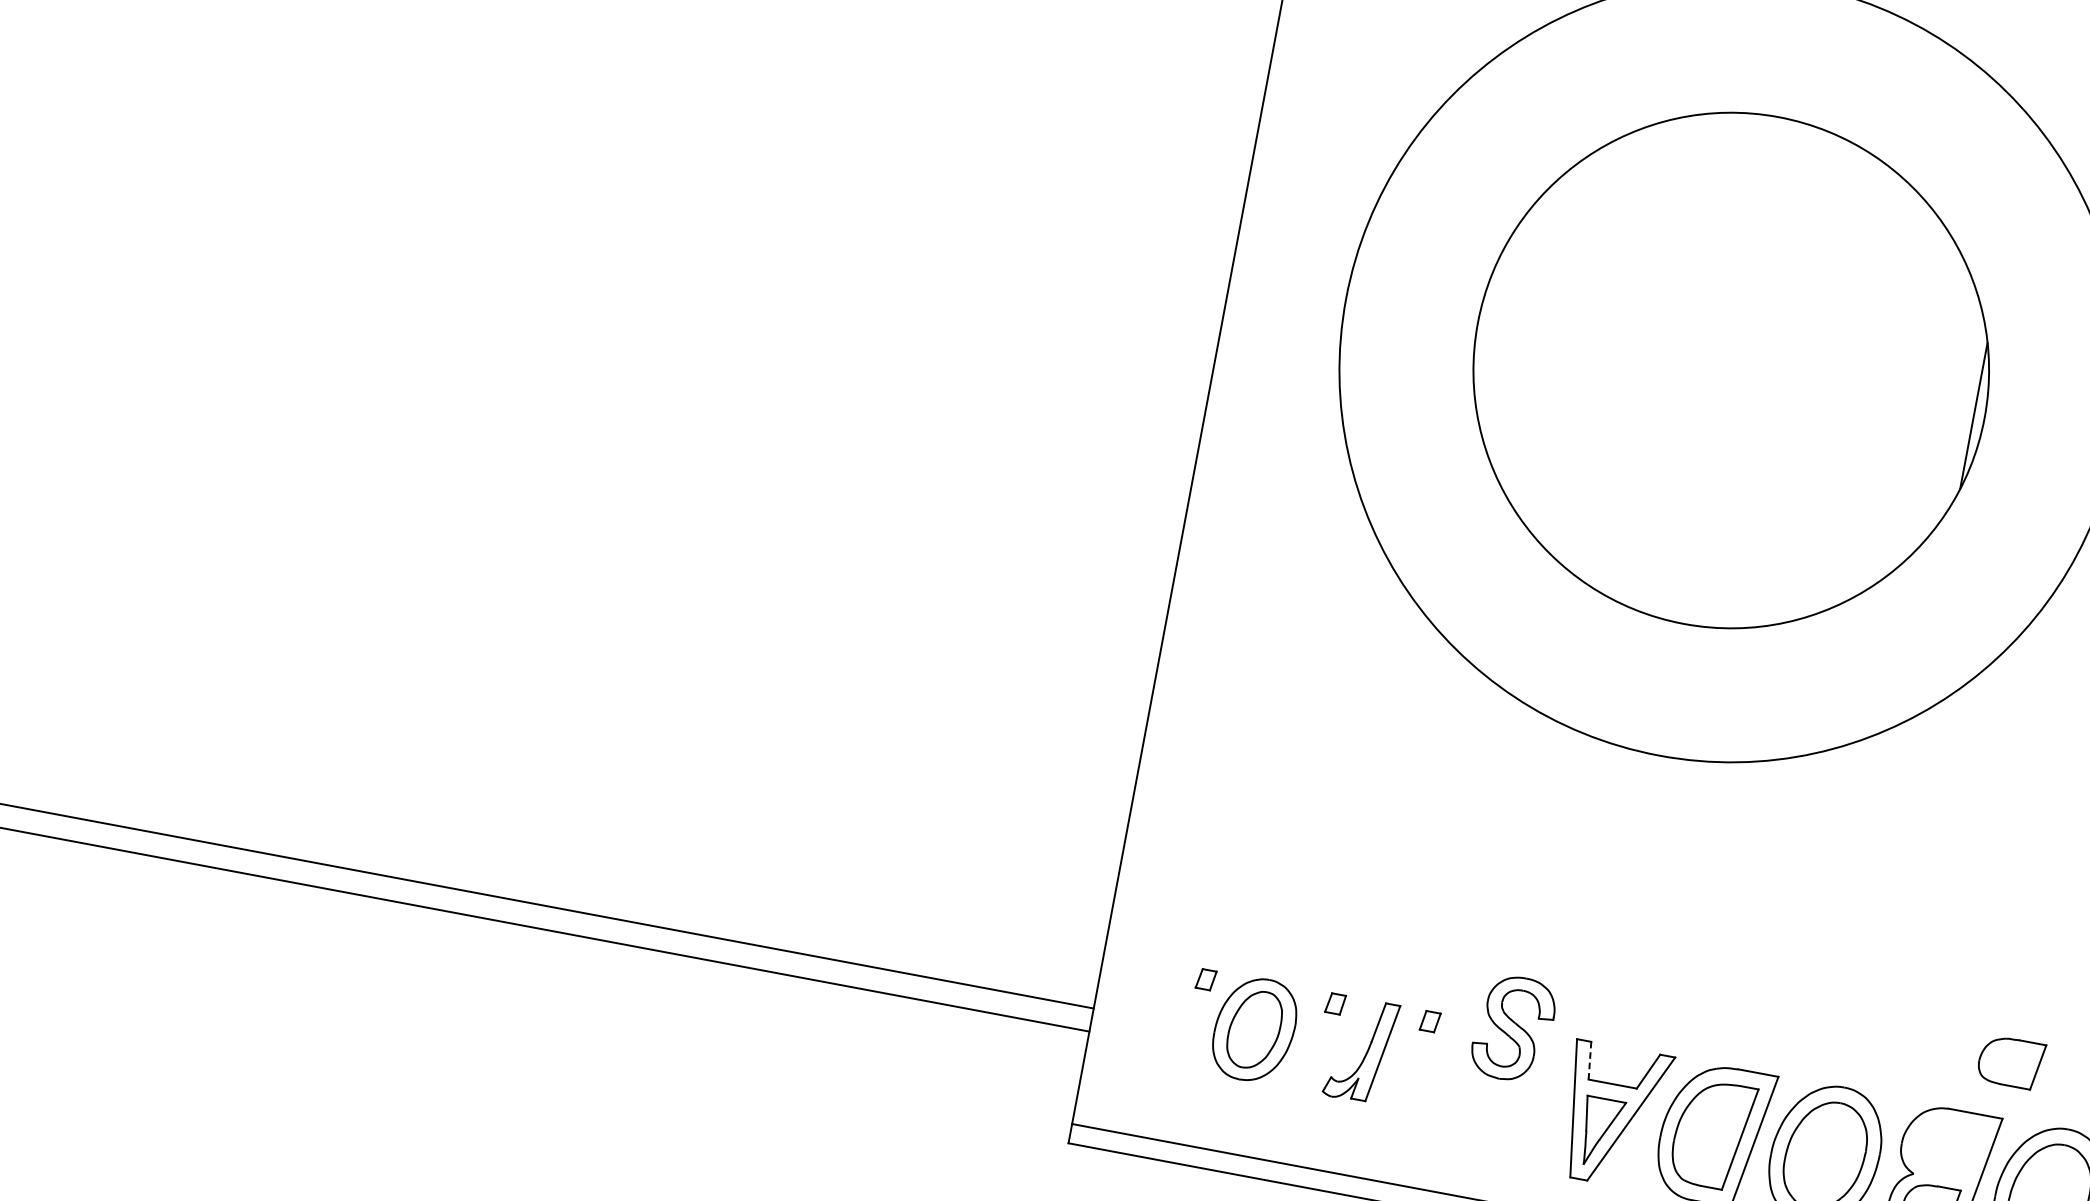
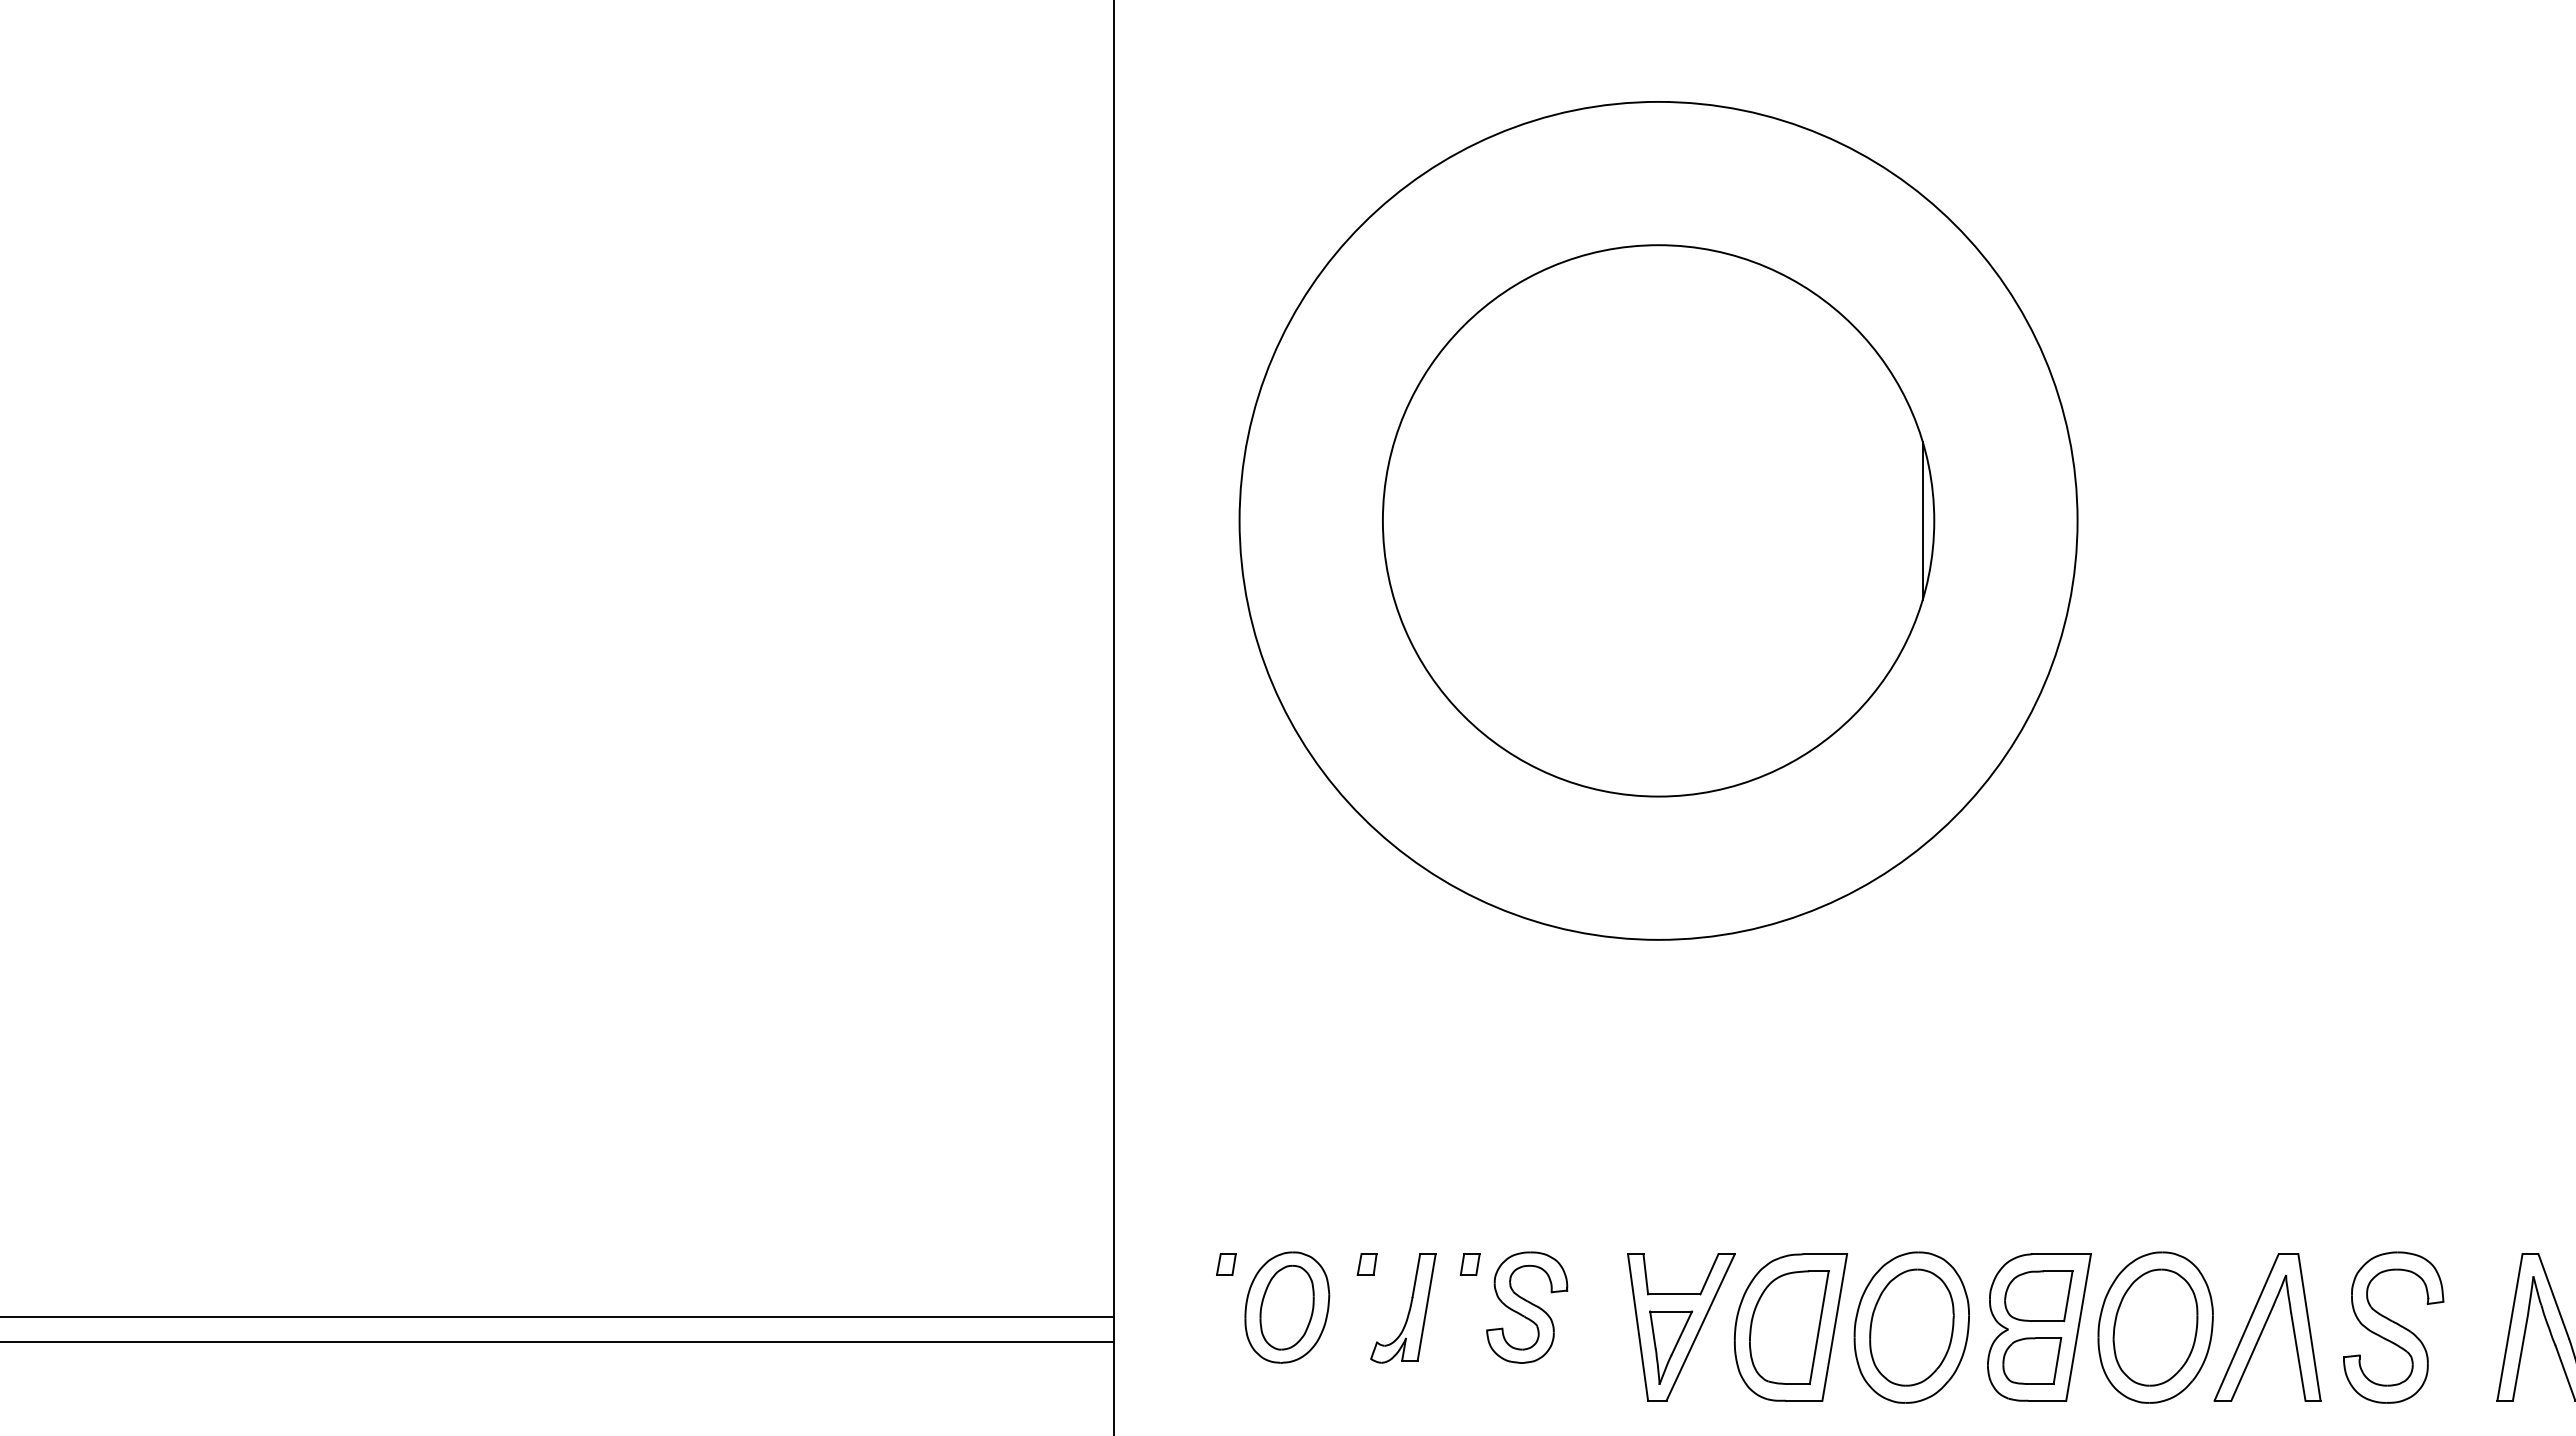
part: (1513, 1028) -> (1527, 1307), moved
line: (1589, 1060) -> (1645, 1274), dashed -> solid
part: (2010, 1062) -> (2038, 1296), moved

